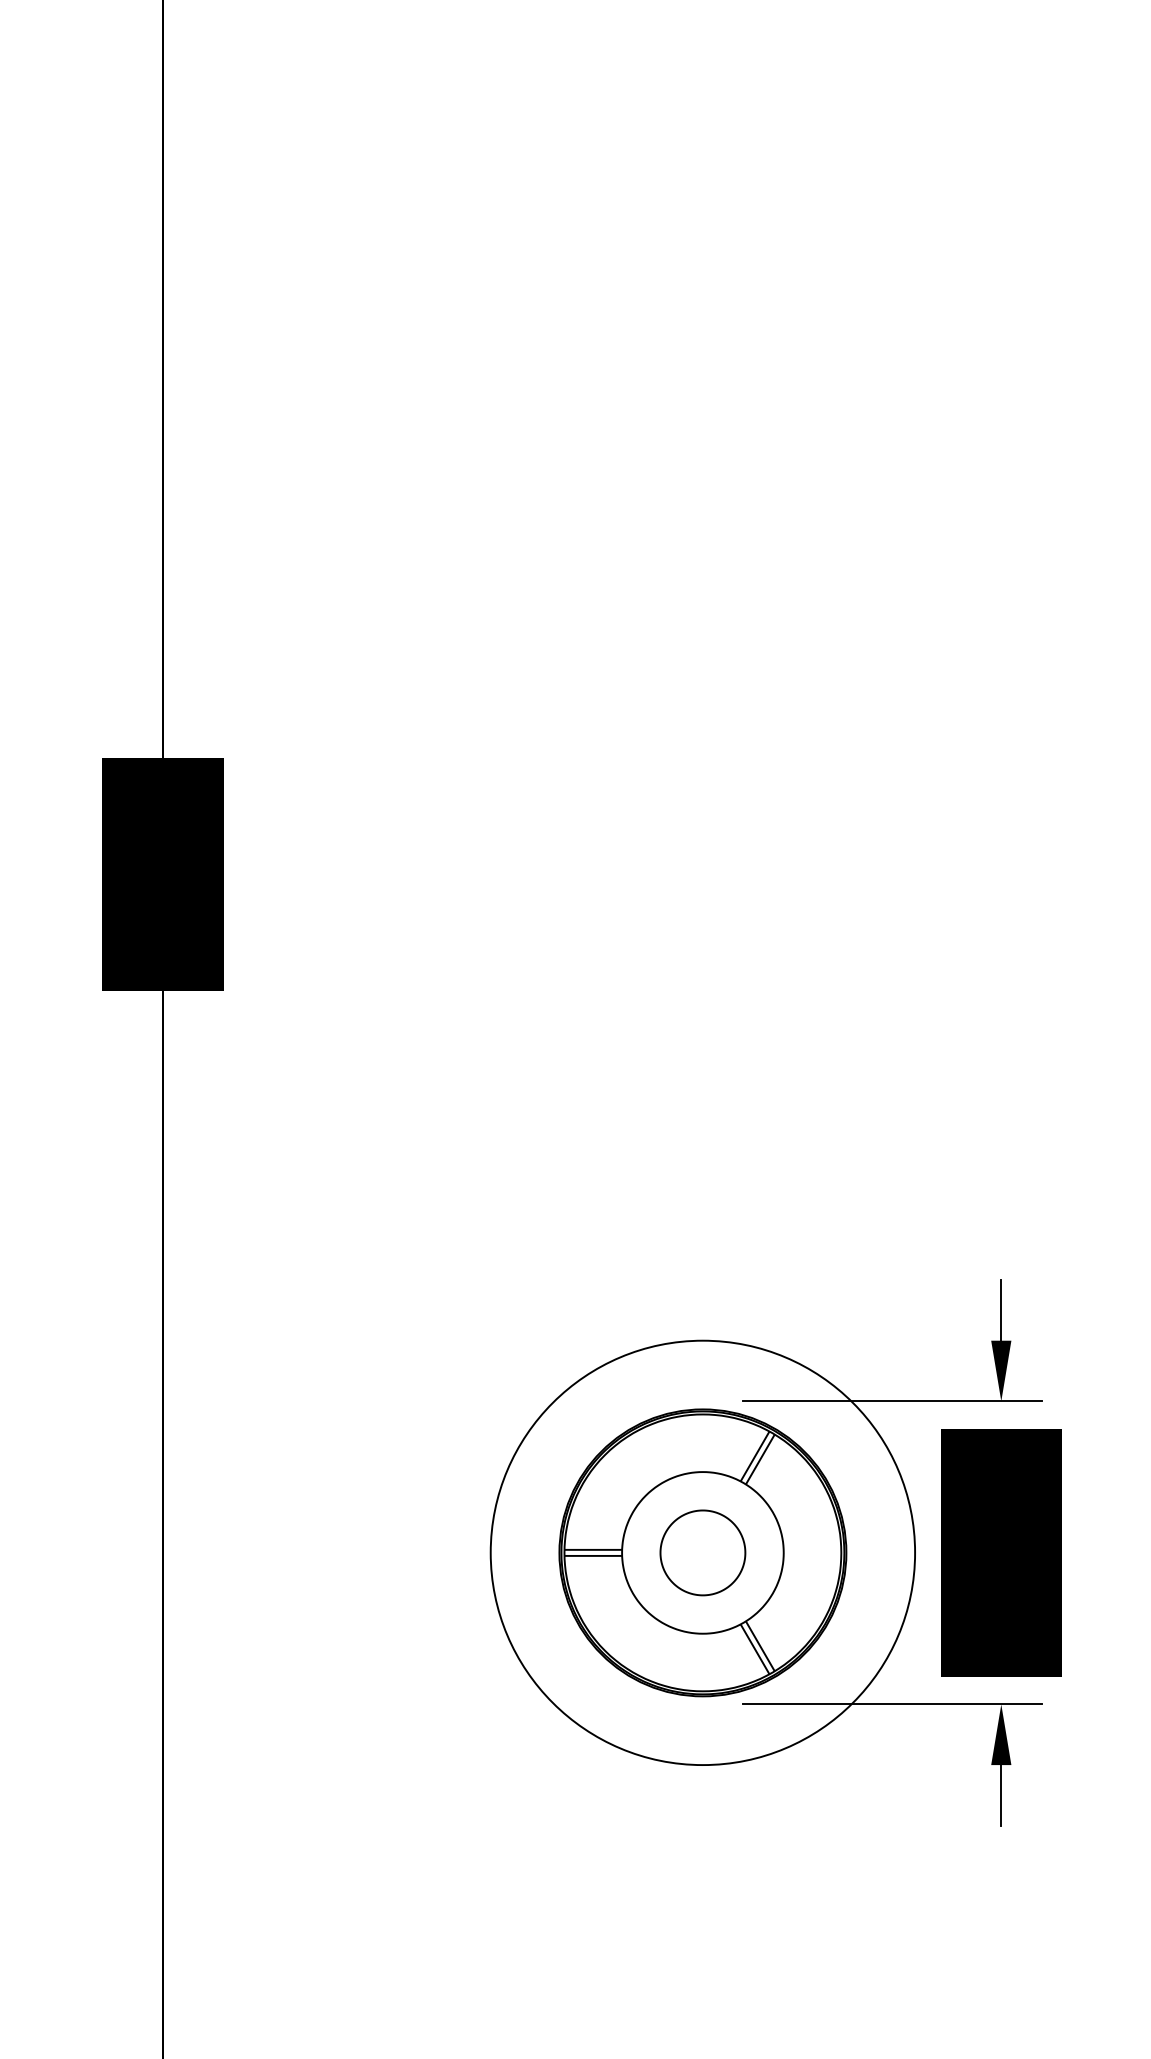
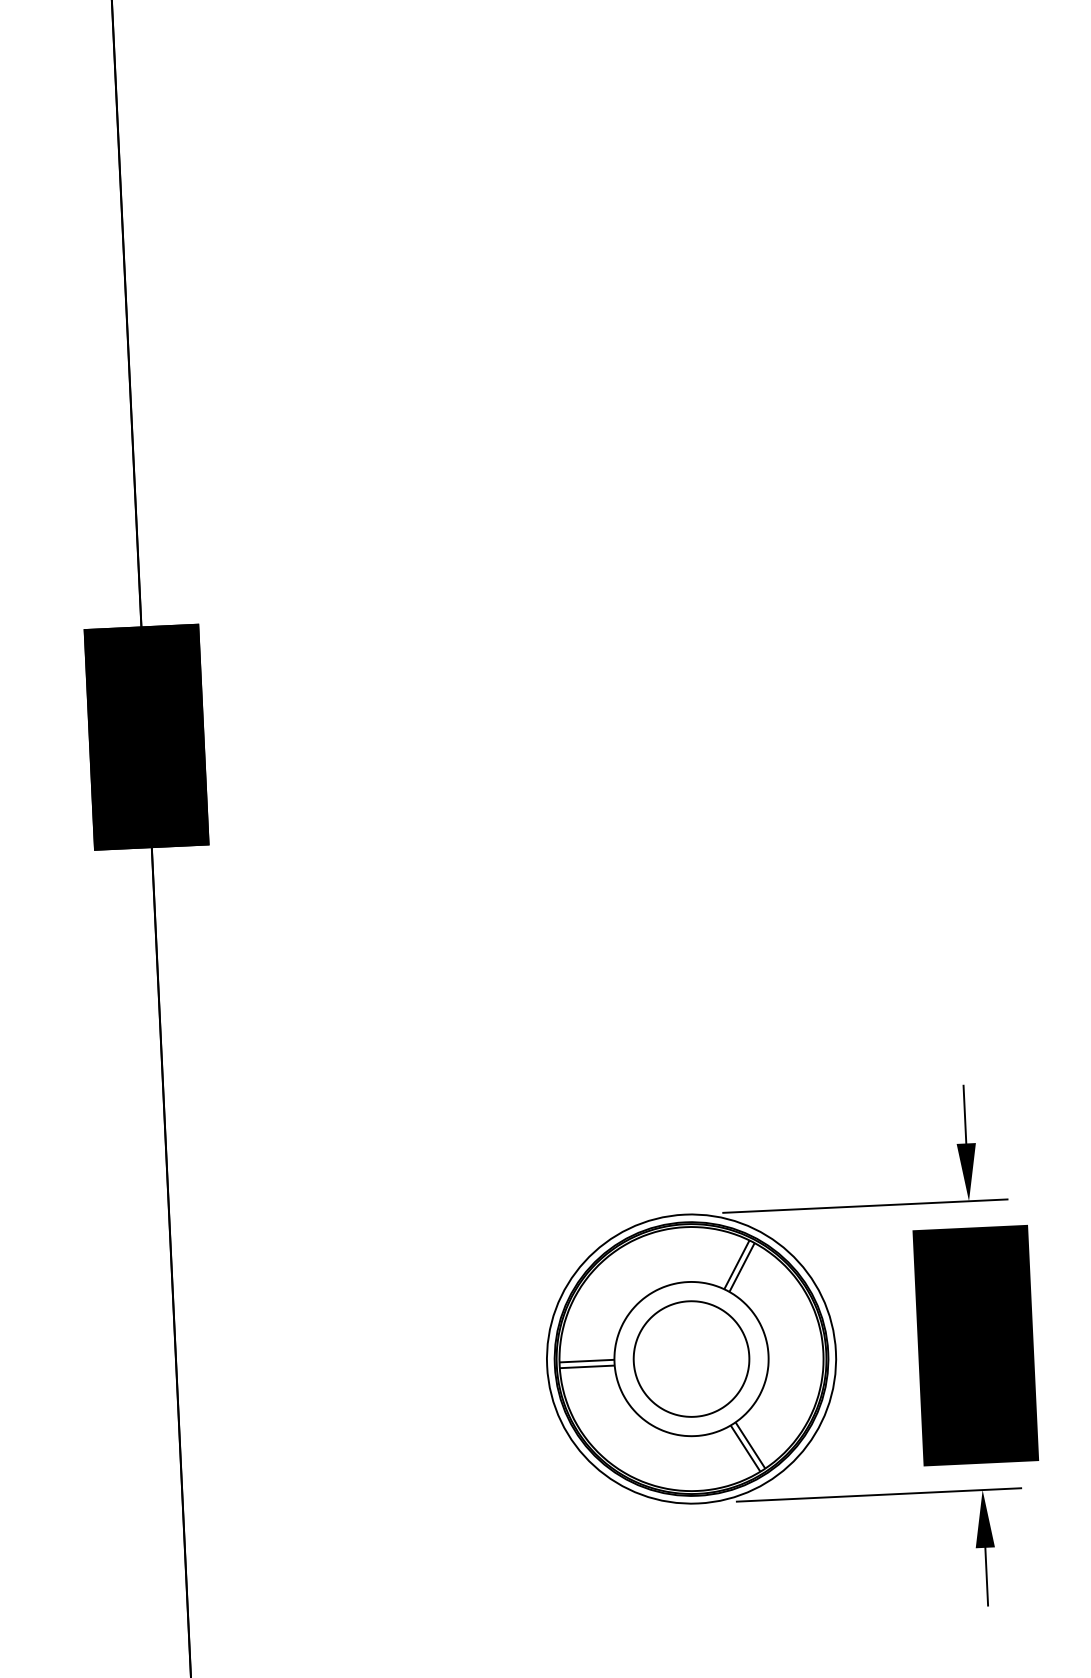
circle: (702, 1552) -> (691, 1358), size x0.71
part: (702, 1552) -> (691, 1358), size x1.43

